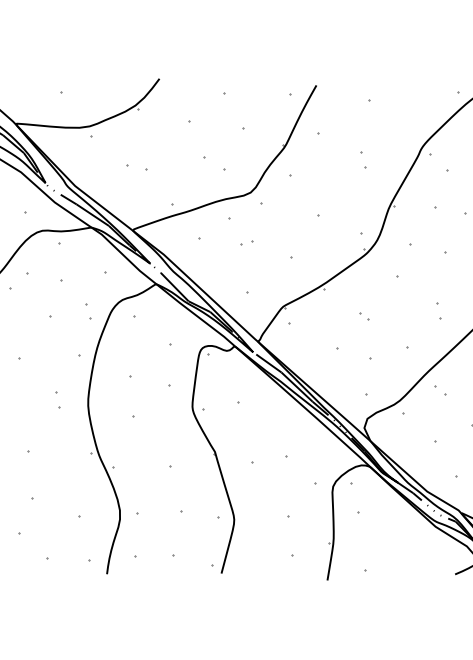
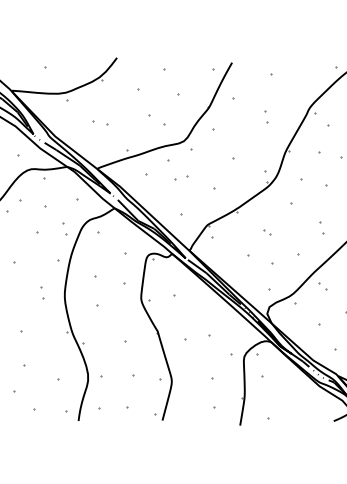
part: (247, 243) -> (181, 178), size x1.6

